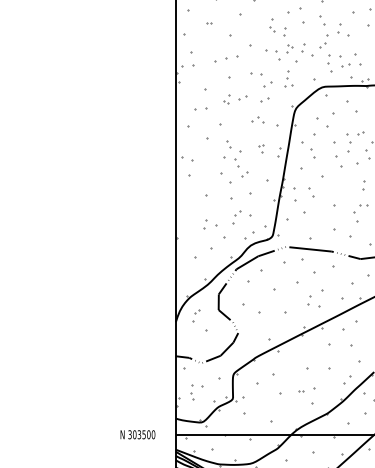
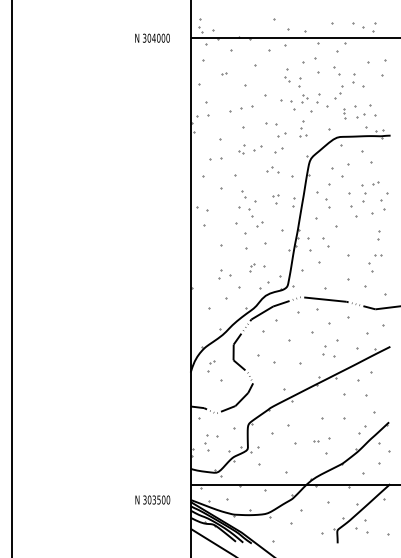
part: (329, 63) -> (344, 113), size x0.6
part: (236, 217) -> (251, 267), size x0.6
text: (137, 434) -> (152, 499), moved

